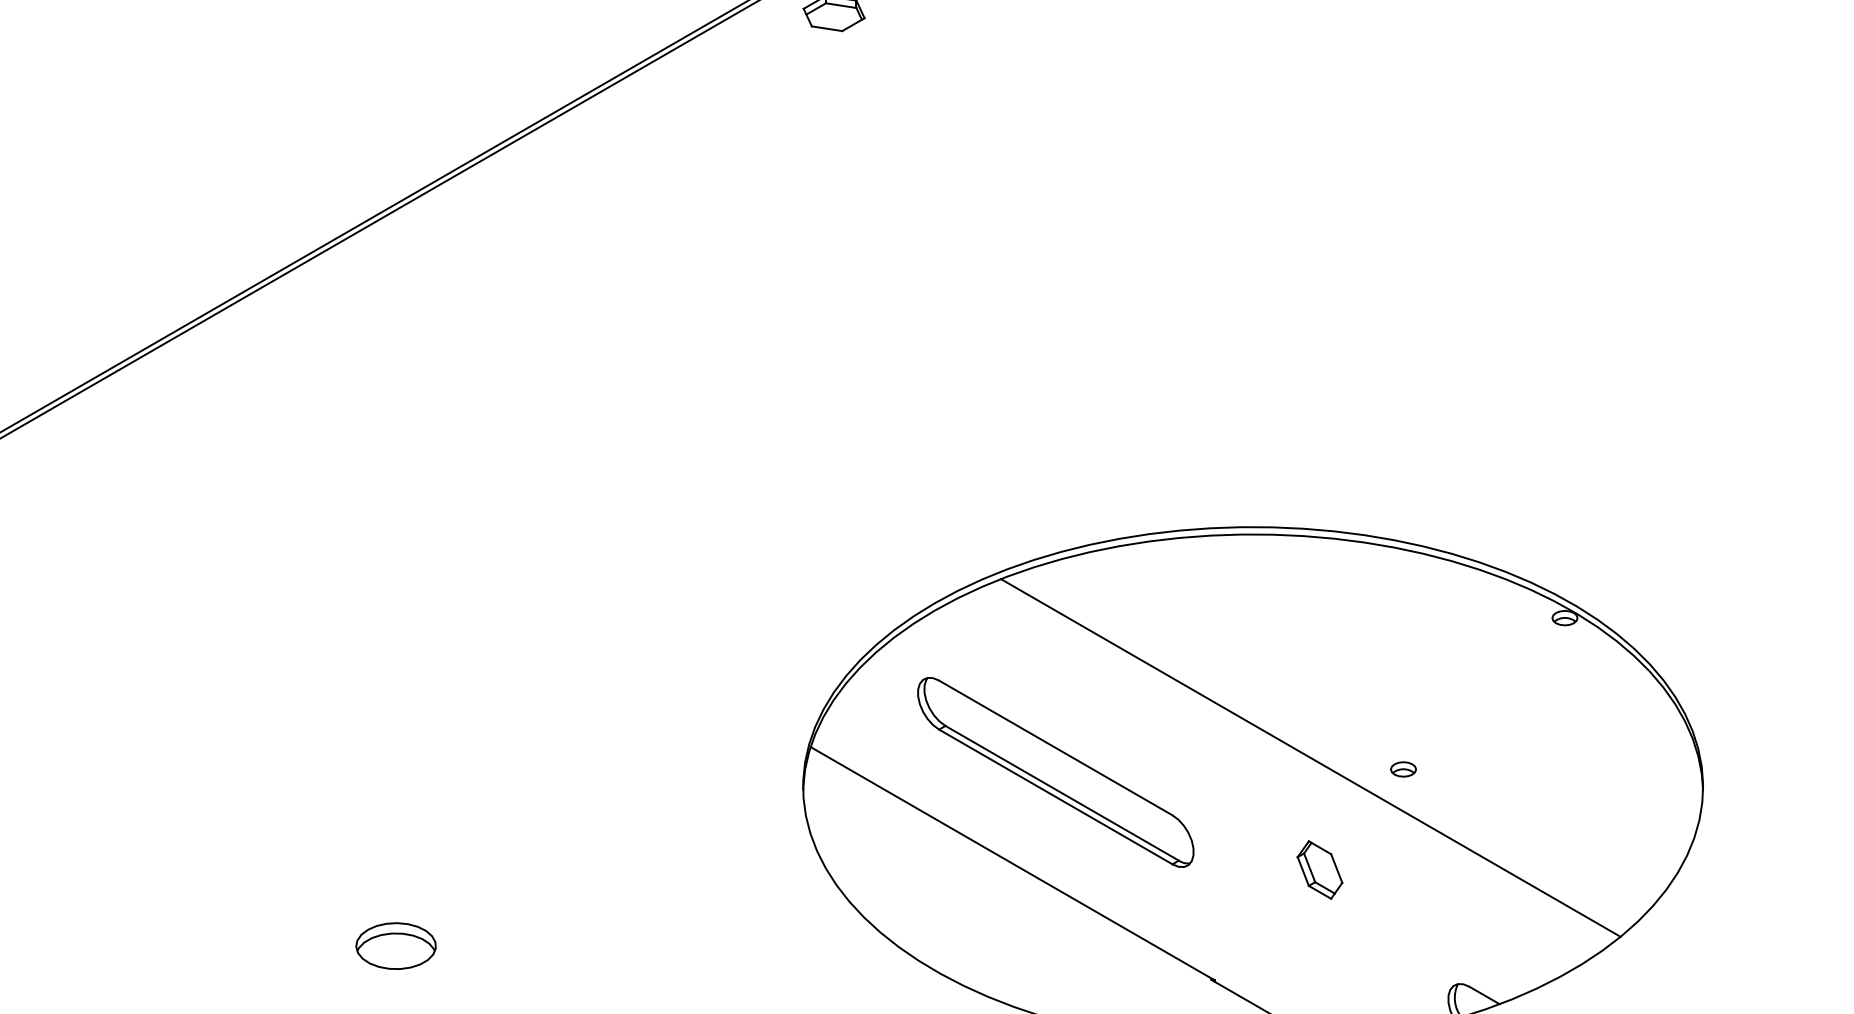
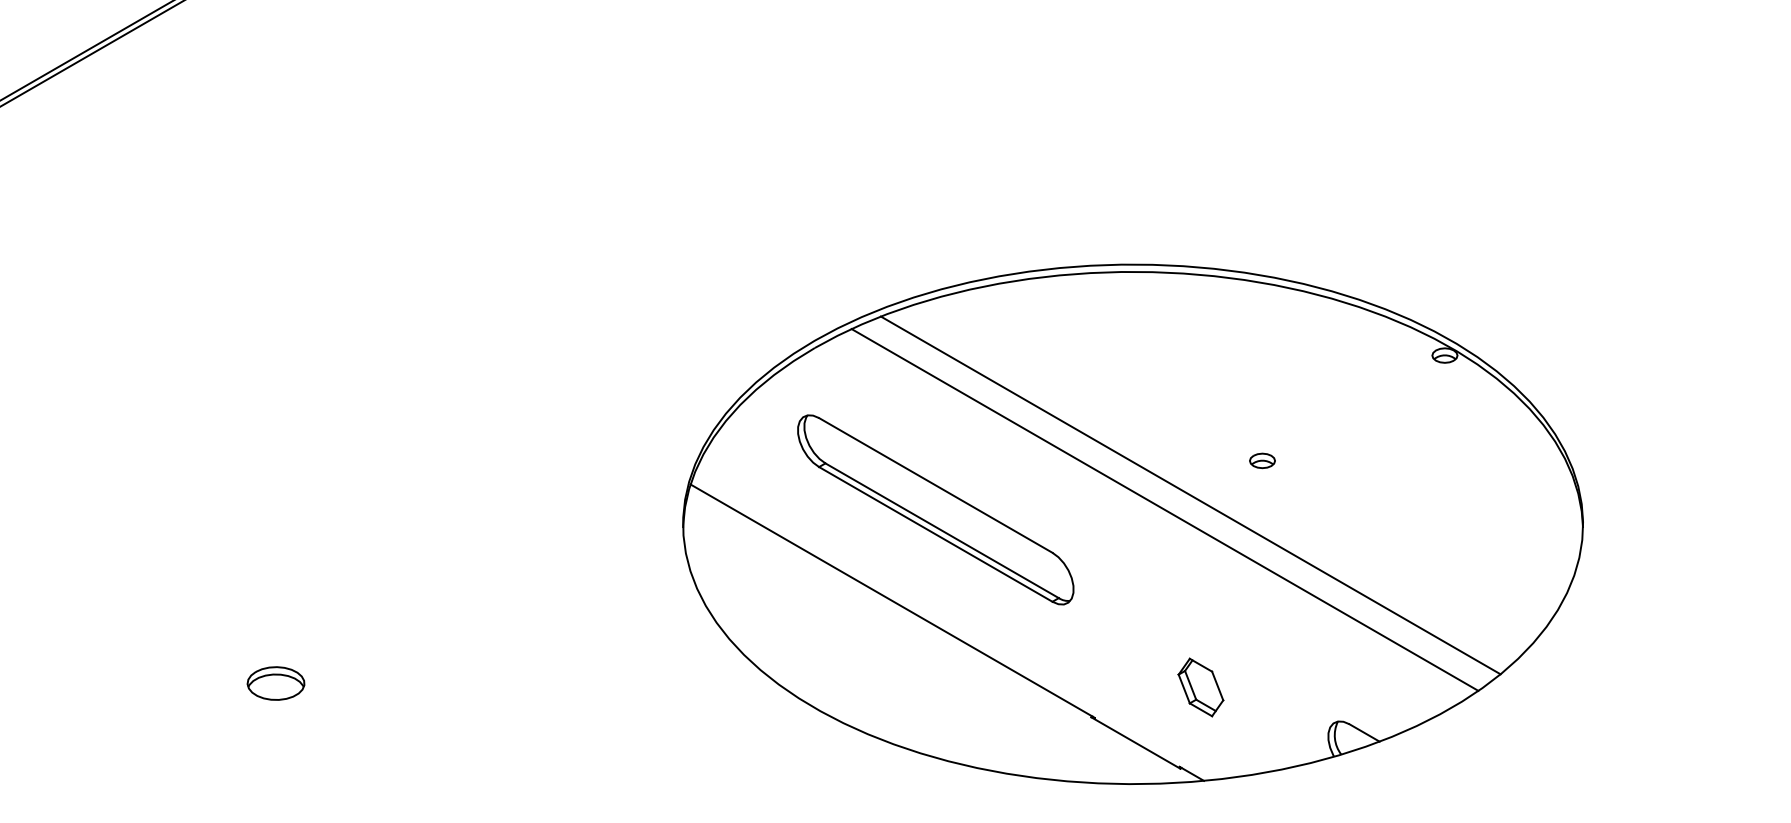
part: (1403, 769) -> (1262, 460), moved
line: (1284, 772) -> (1164, 509), added
part: (1319, 869) -> (1200, 686), moved
part: (395, 945) -> (275, 682), size x0.71

